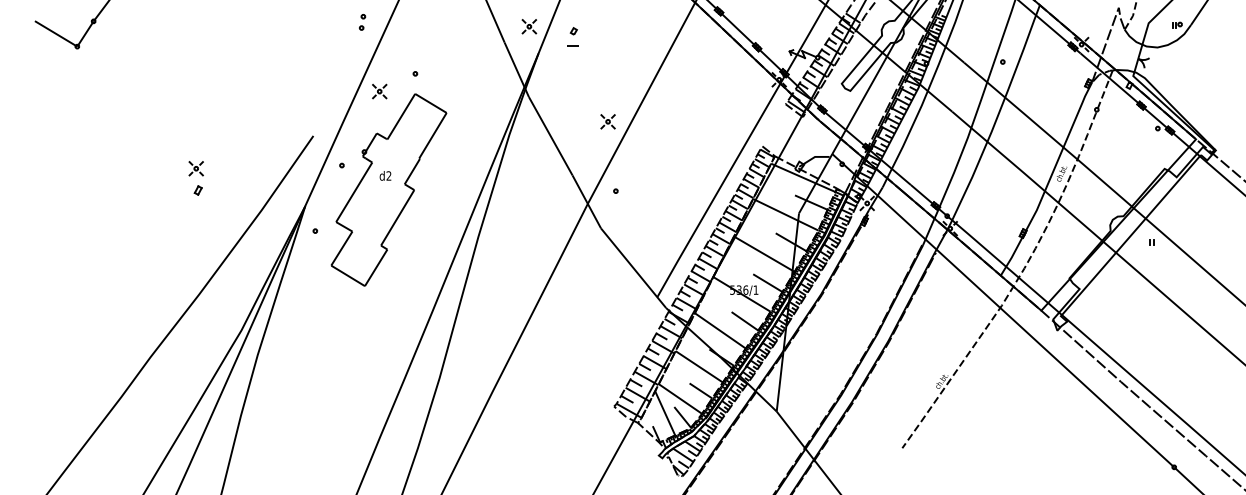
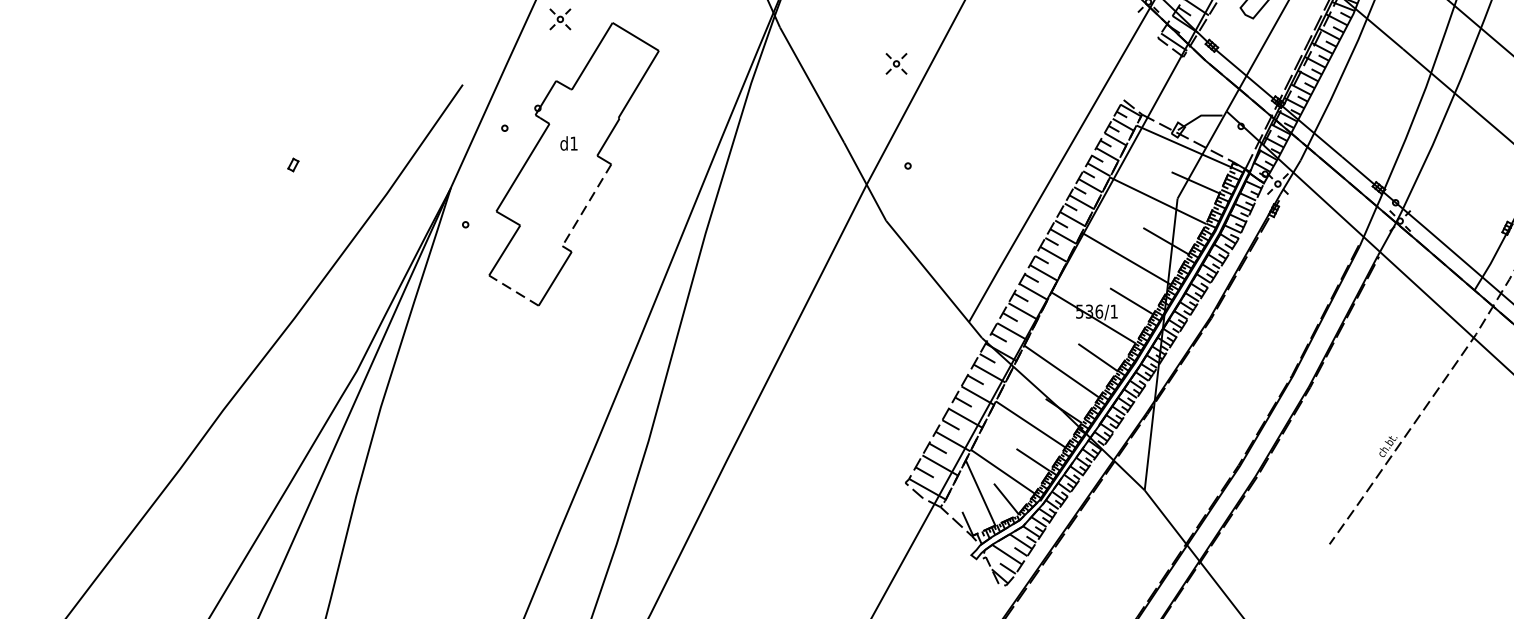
part: (195, 168) -> (289, 132), removed
text: (388, 175) -> (573, 142), d2 -> d1
line: (397, 218) -> (586, 206), solid -> dashed
line: (348, 275) -> (514, 290), solid -> dashed

